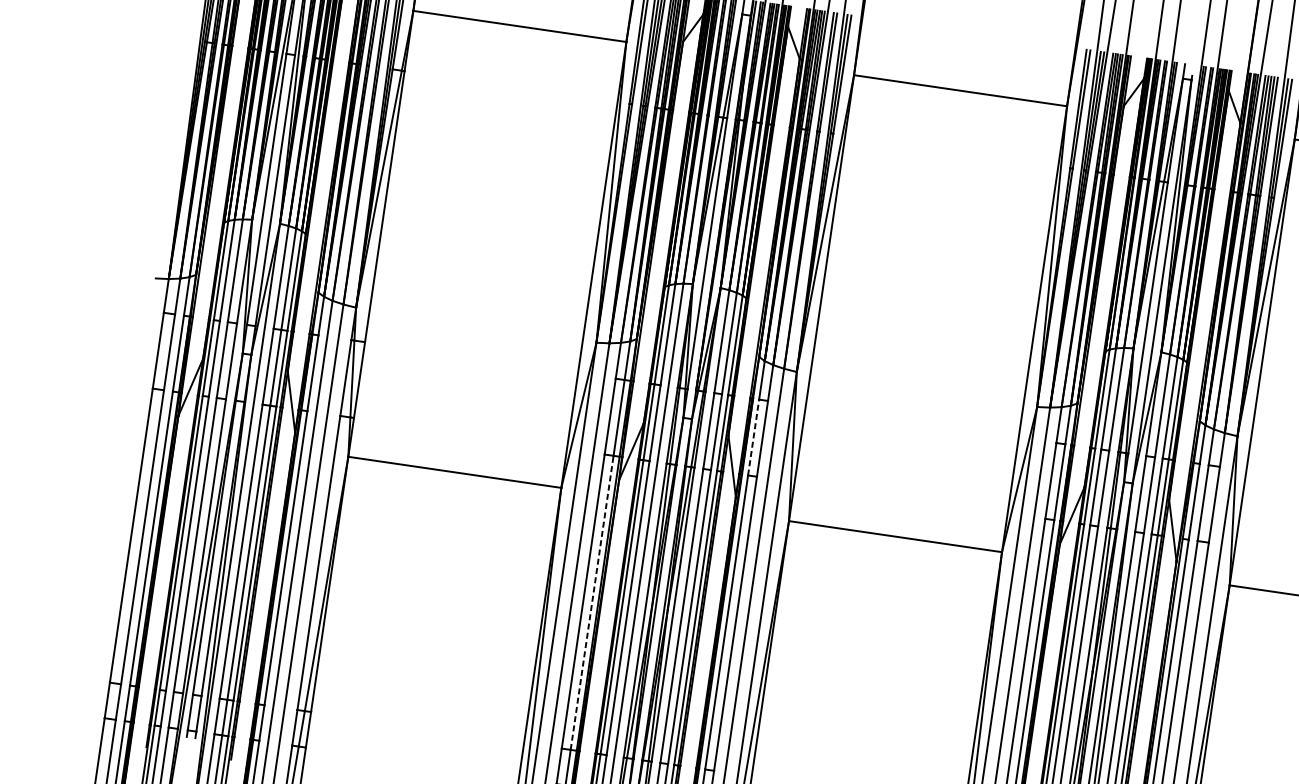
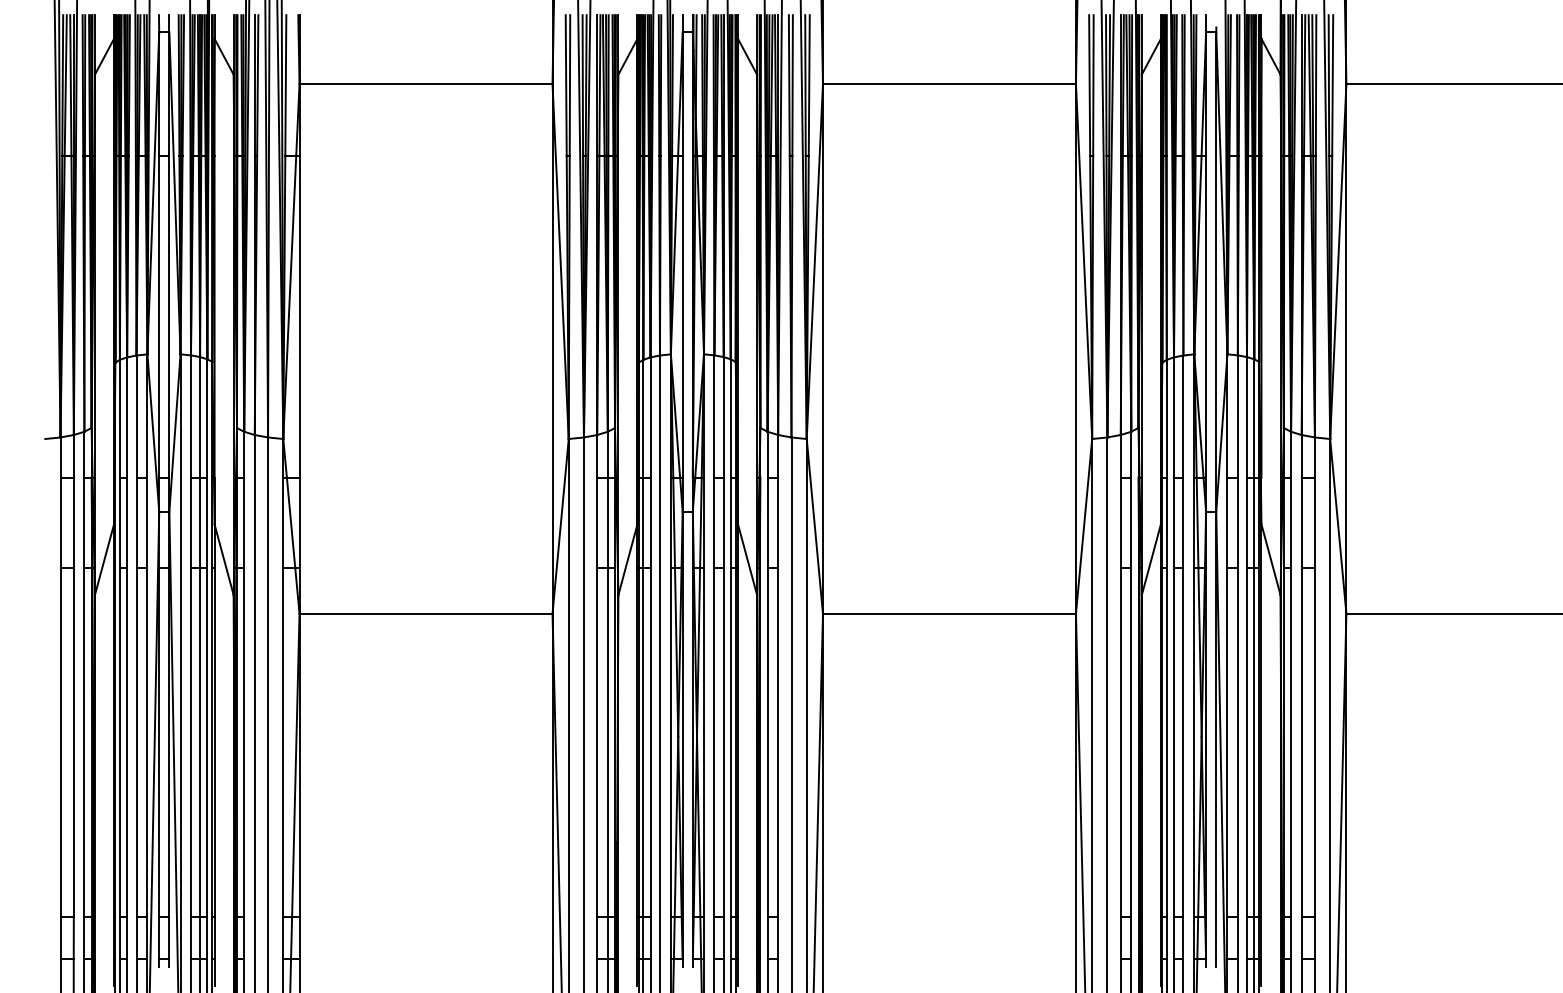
line: (753, 437) -> (767, 522), dashed -> solid
line: (591, 603) -> (607, 742), dashed -> solid

